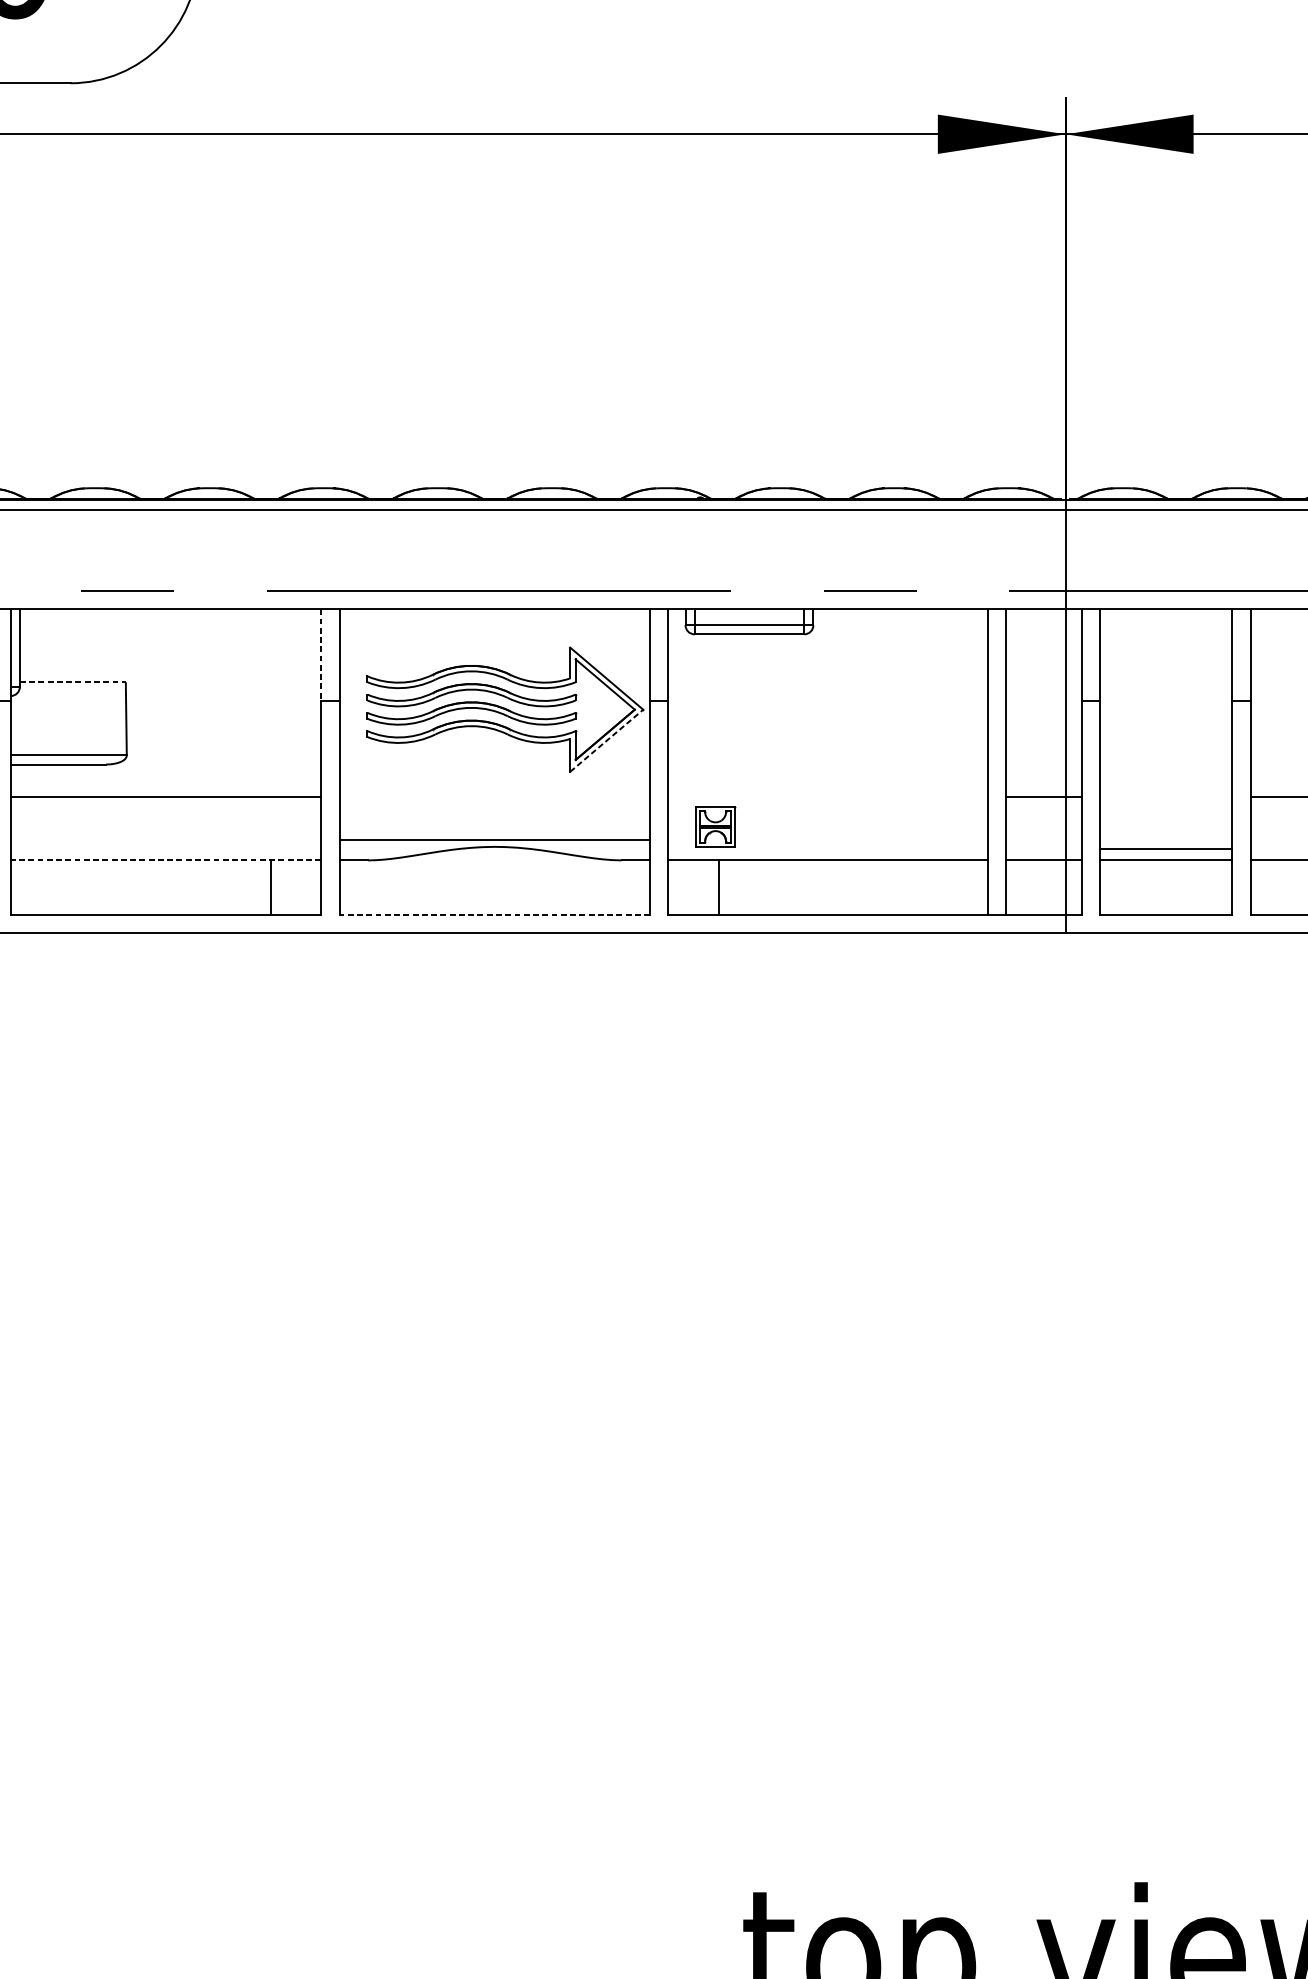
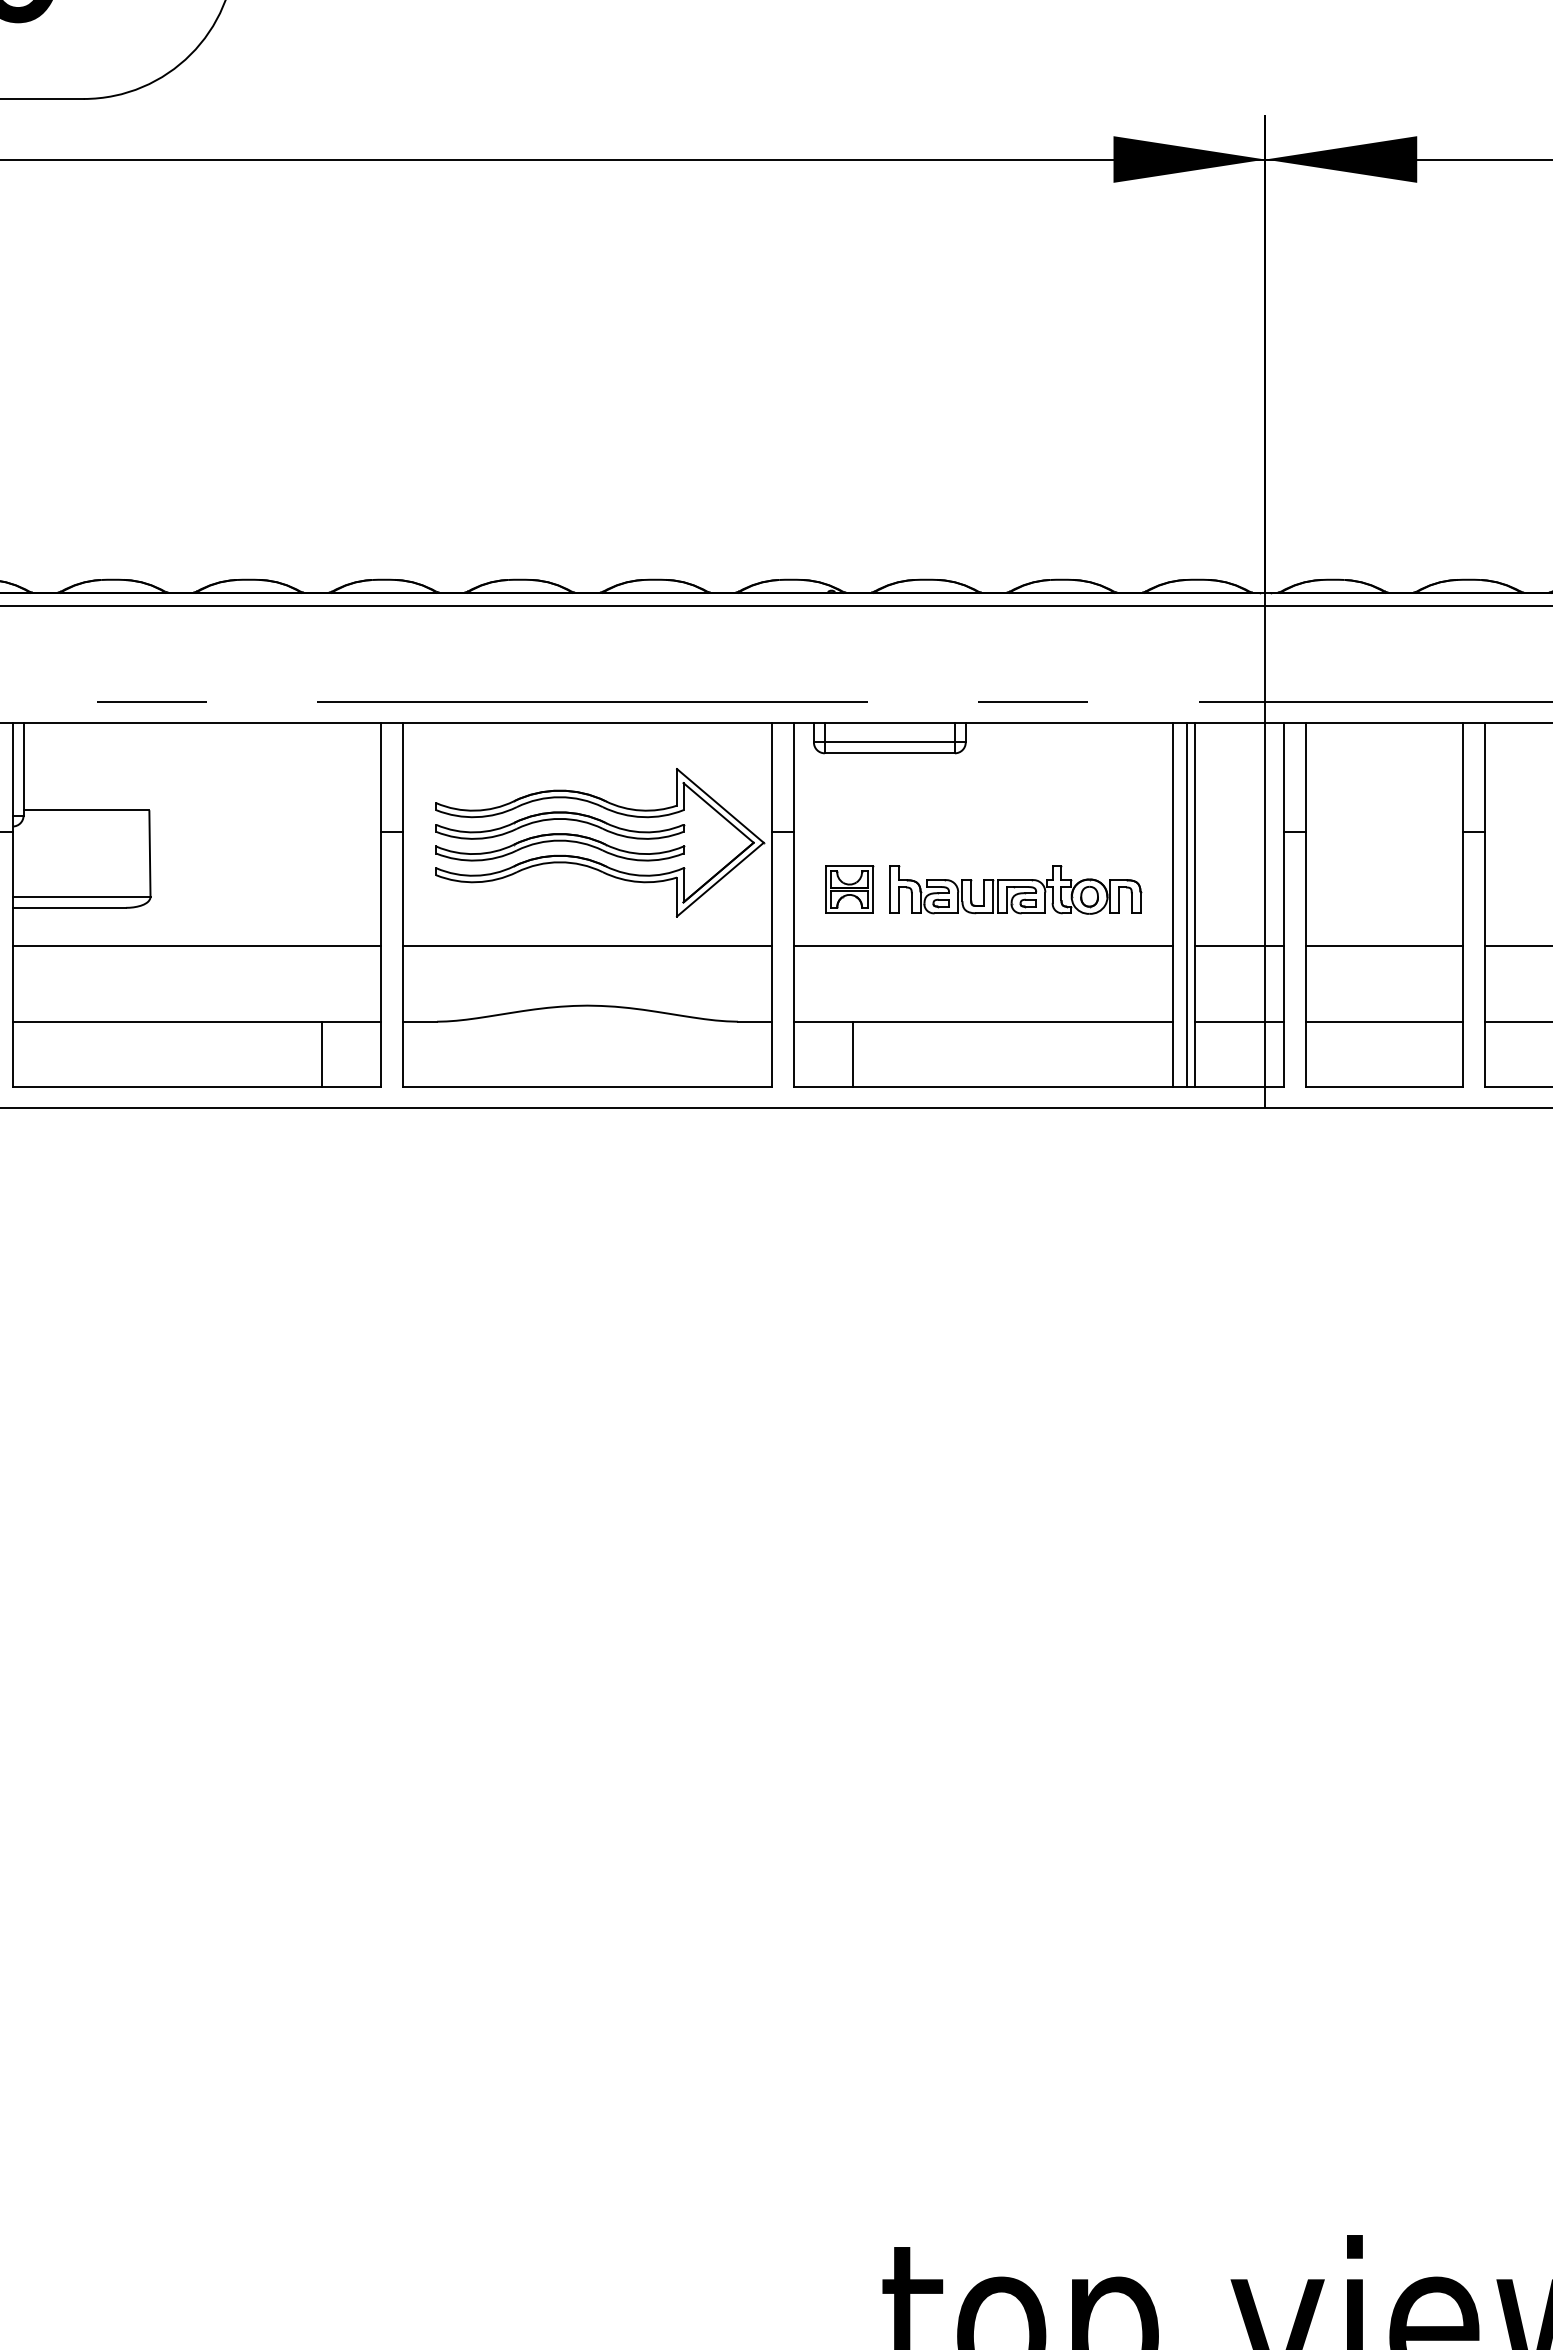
line: (321, 655) -> (381, 778), dashed -> solid
line: (72, 682) -> (86, 810), dashed -> solid
line: (606, 740) -> (720, 879), dashed -> solid
part: (855, 749) -> (1015, 889), added
line: (999, 761) -> (1186, 904), added
line: (828, 797) -> (983, 946), added
part: (715, 826) -> (849, 889), moved
line: (494, 840) -> (587, 946), moved
line: (1166, 849) -> (1384, 946), moved
line: (165, 860) -> (196, 1021), dashed -> solid
line: (494, 914) -> (587, 1086), dashed -> solid

